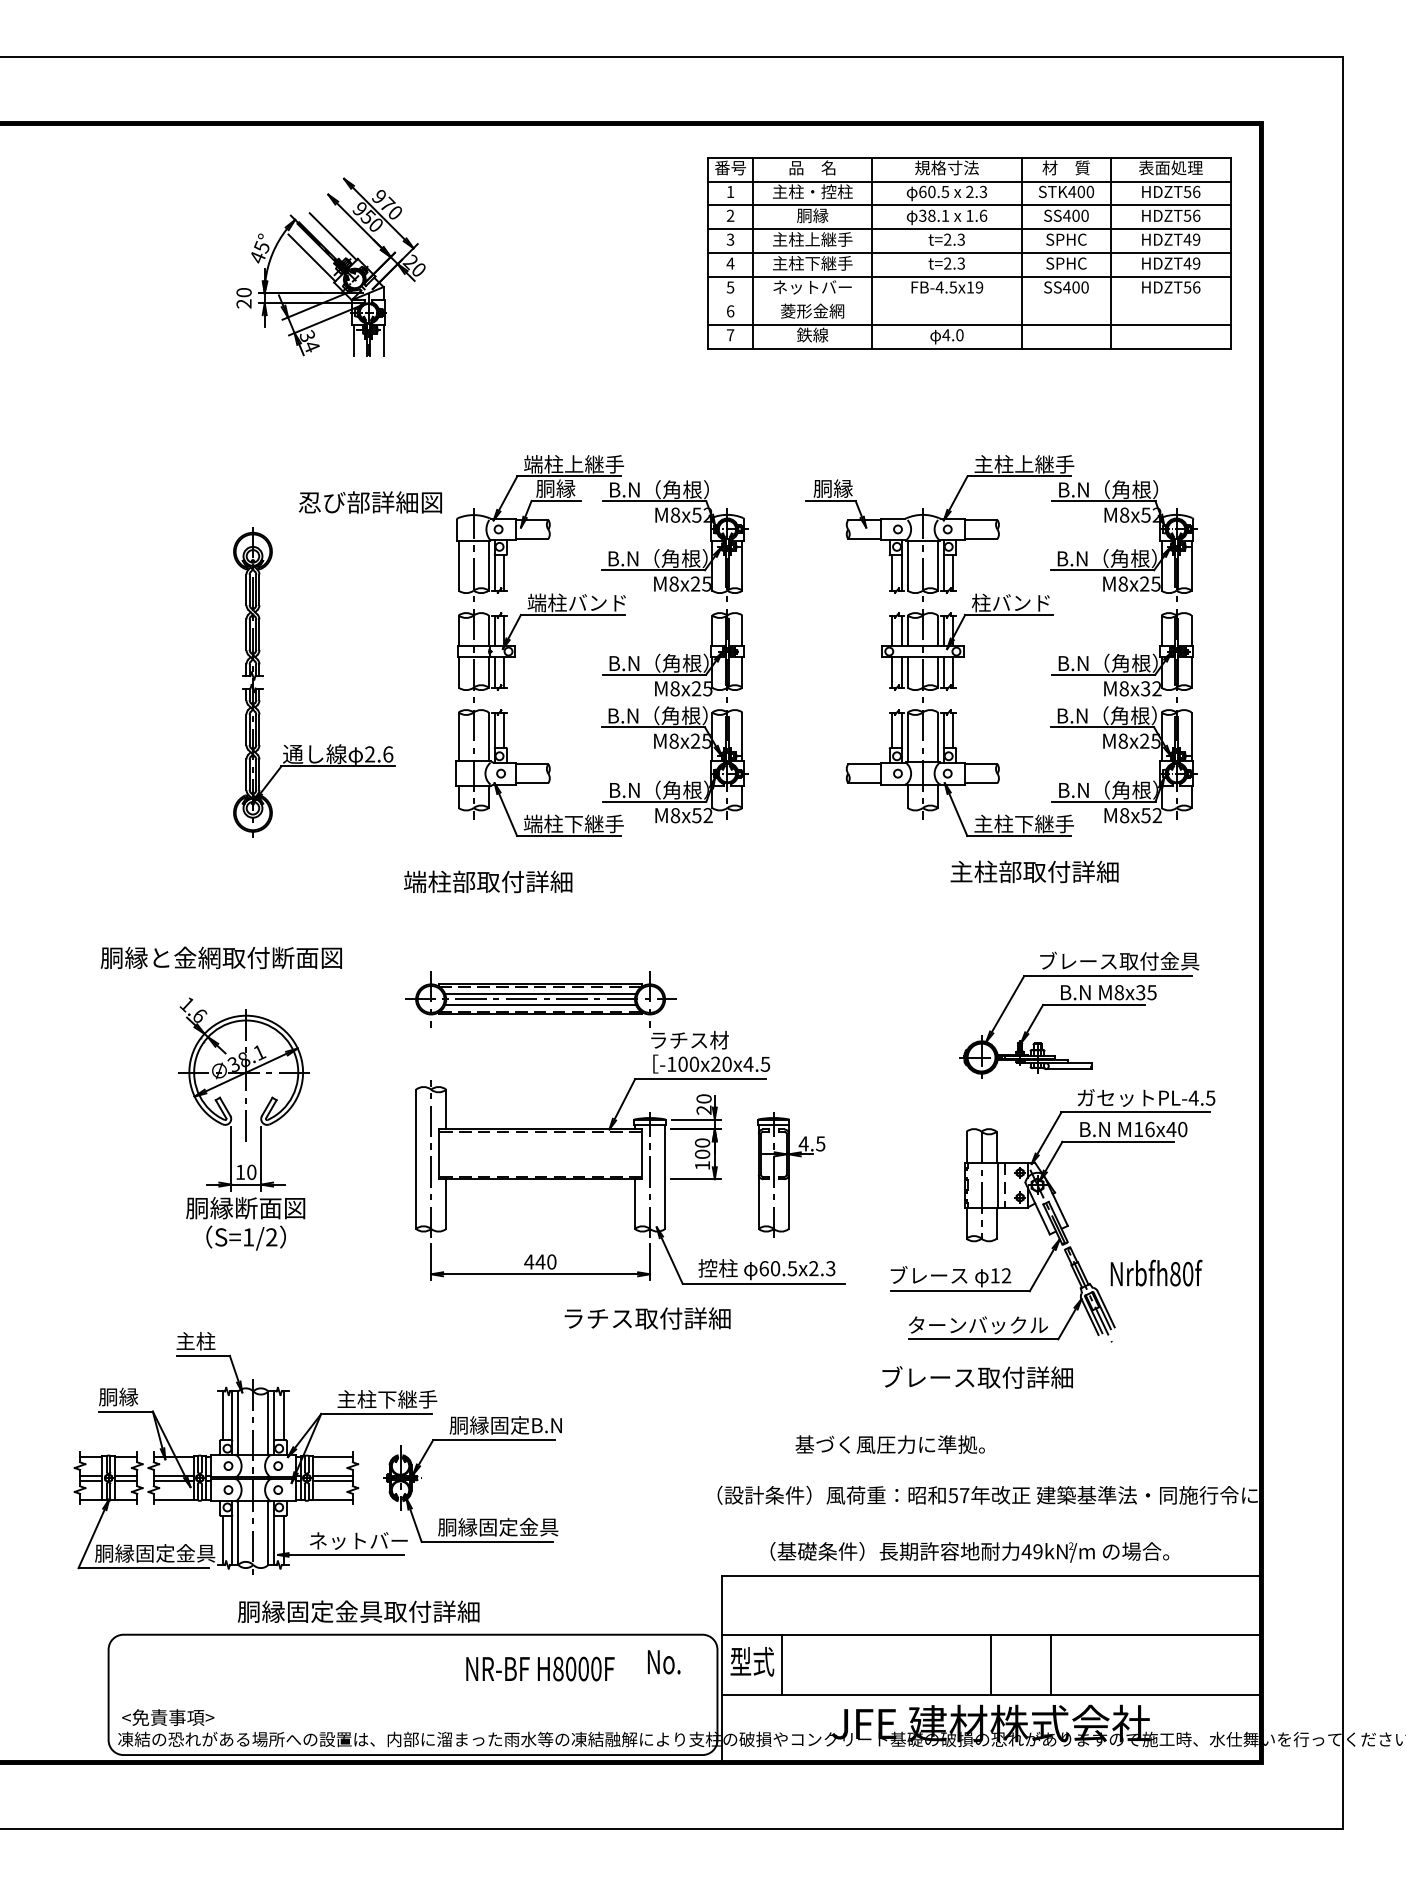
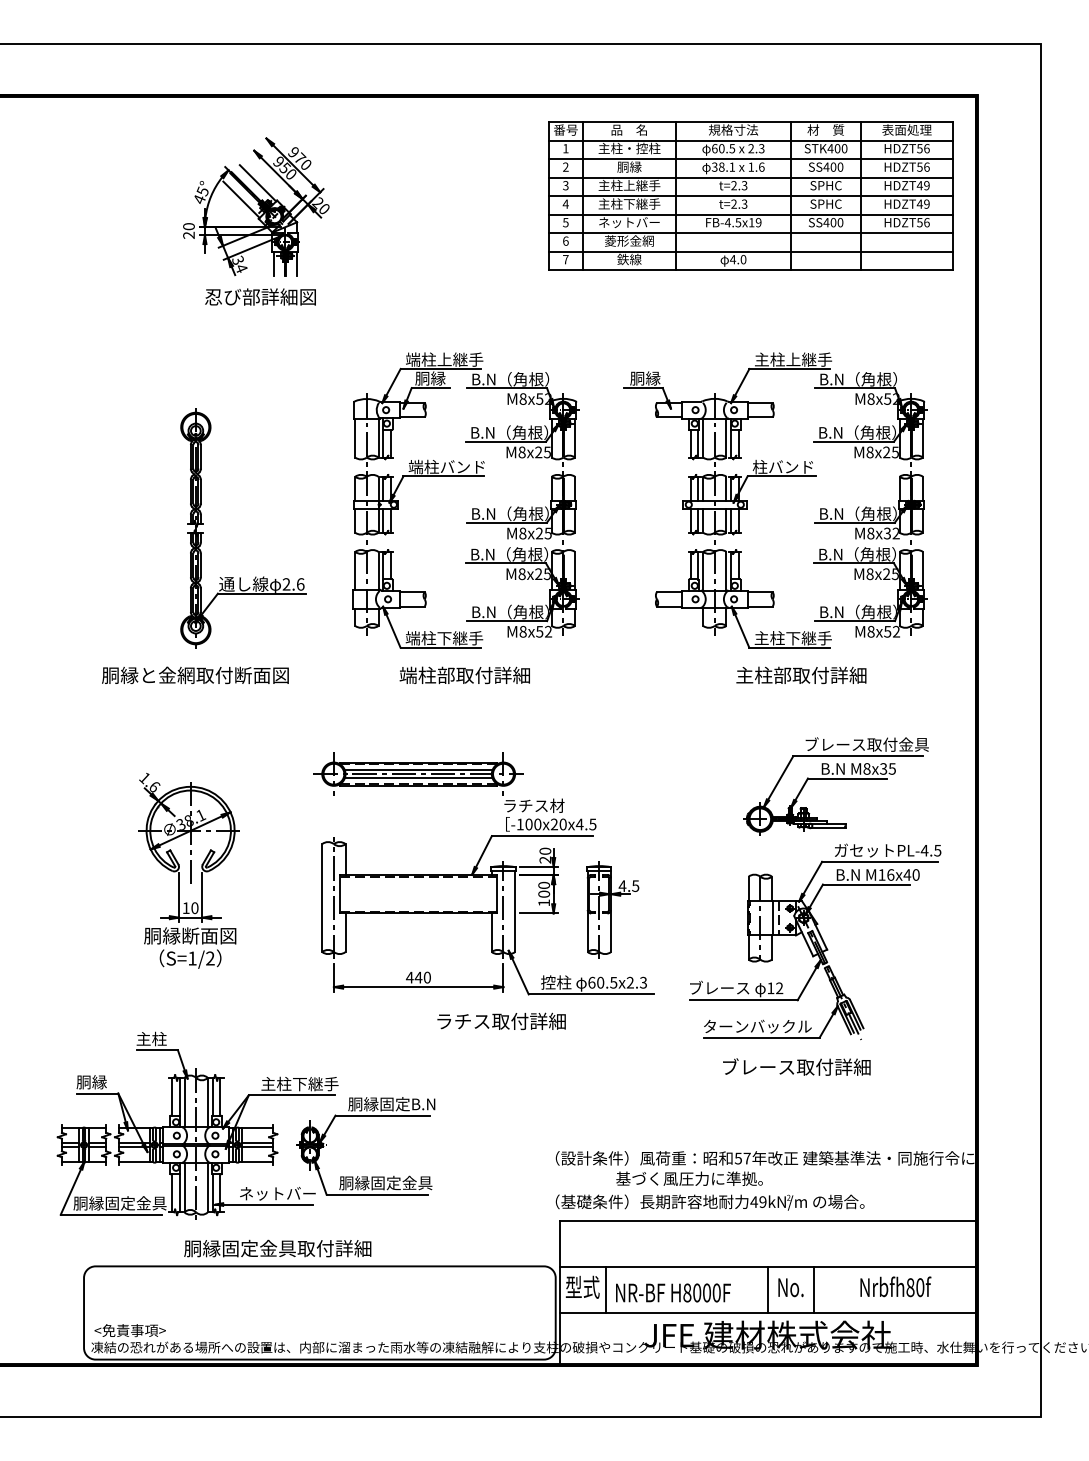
line: (969, 301) -> (750, 233), added
text: (369, 502) -> (259, 297), moved
text: (488, 881) -> (465, 675), moved
text: (220, 957) -> (194, 675), moved
text: (1156, 1272) -> (895, 1286), moved
text: (977, 1377) -> (796, 1067), moved
text: (889, 1444) -> (688, 1178), moved
text: (969, 1552) -> (709, 1202), moved
text: (664, 1662) -> (791, 1287), moved
text: (540, 1668) -> (673, 1292), moved

